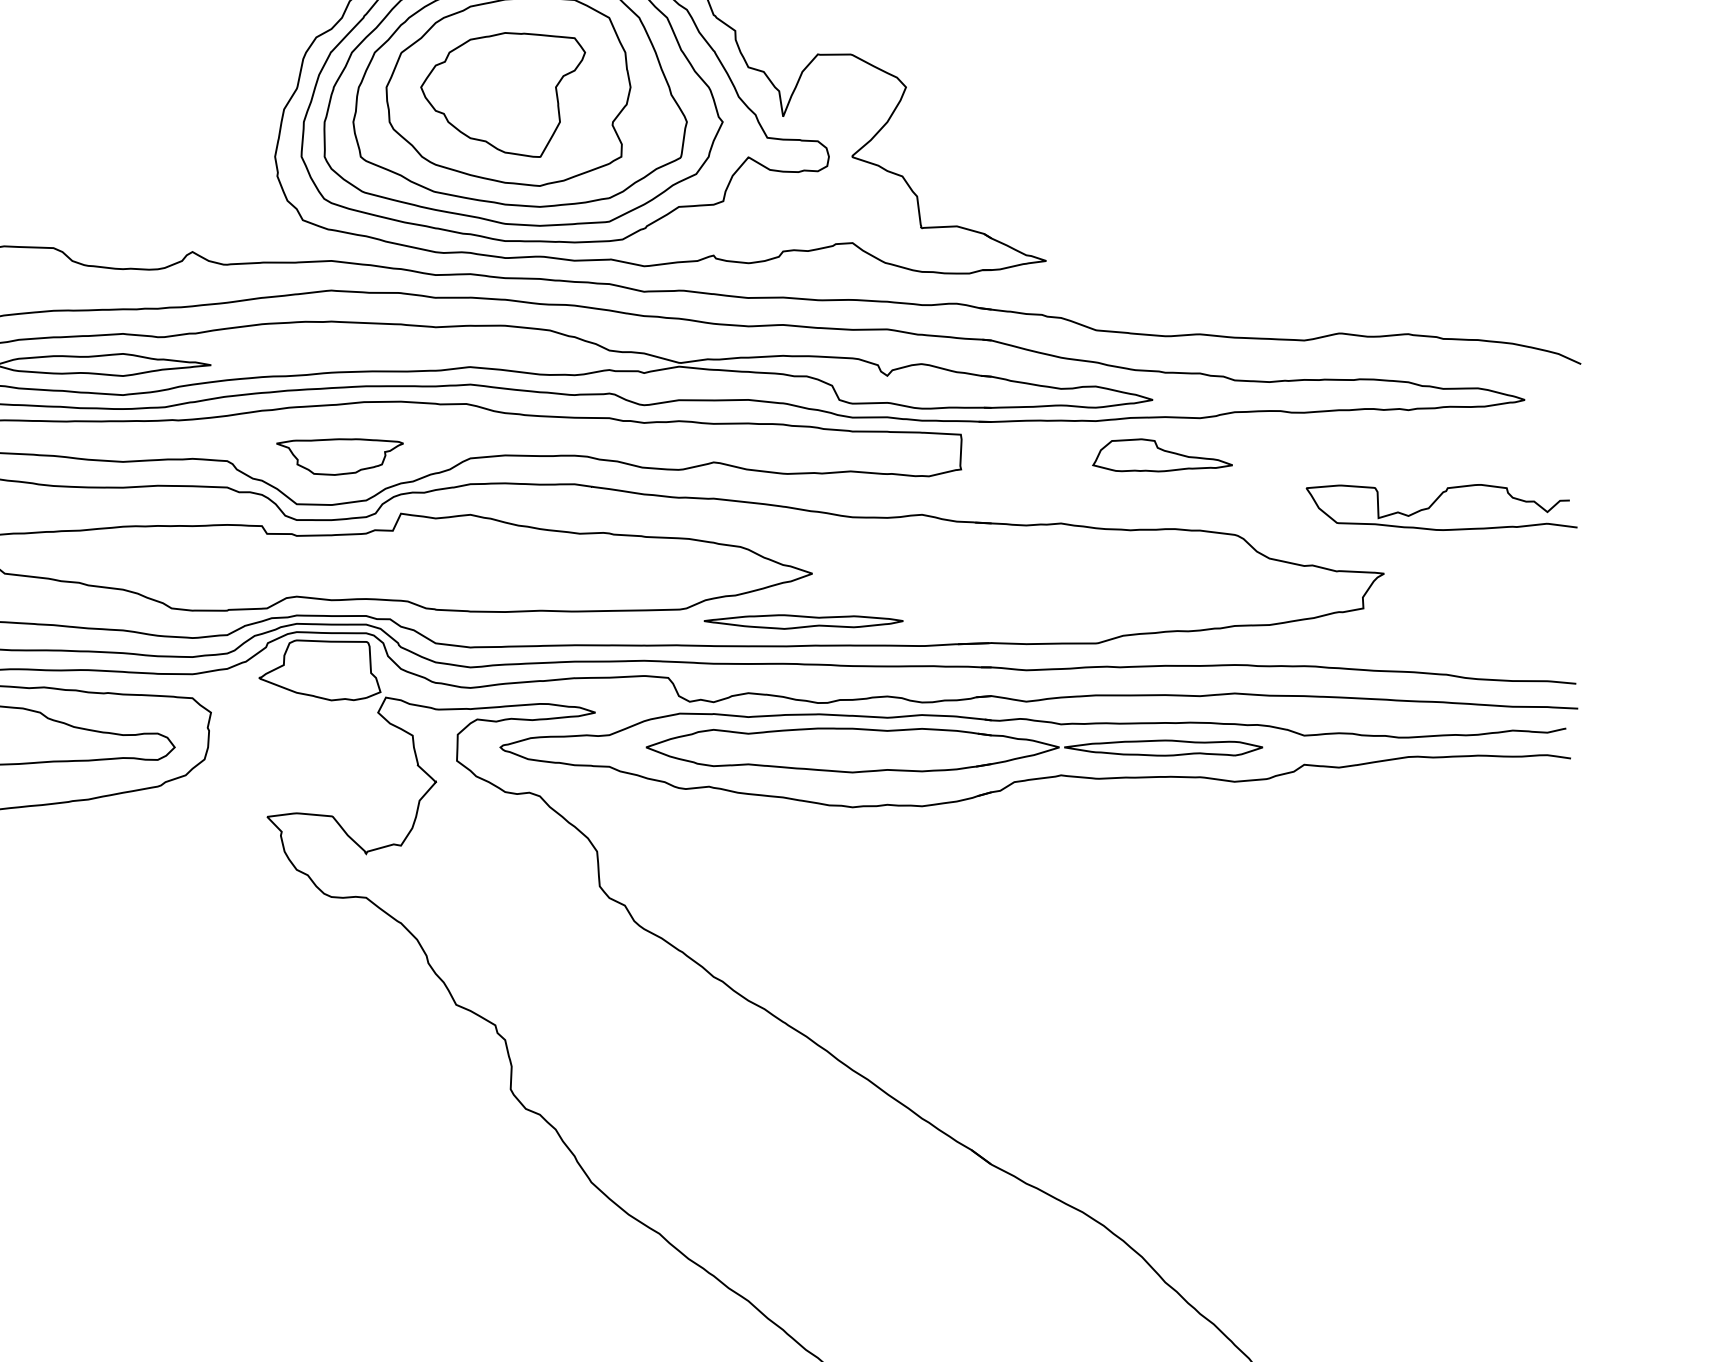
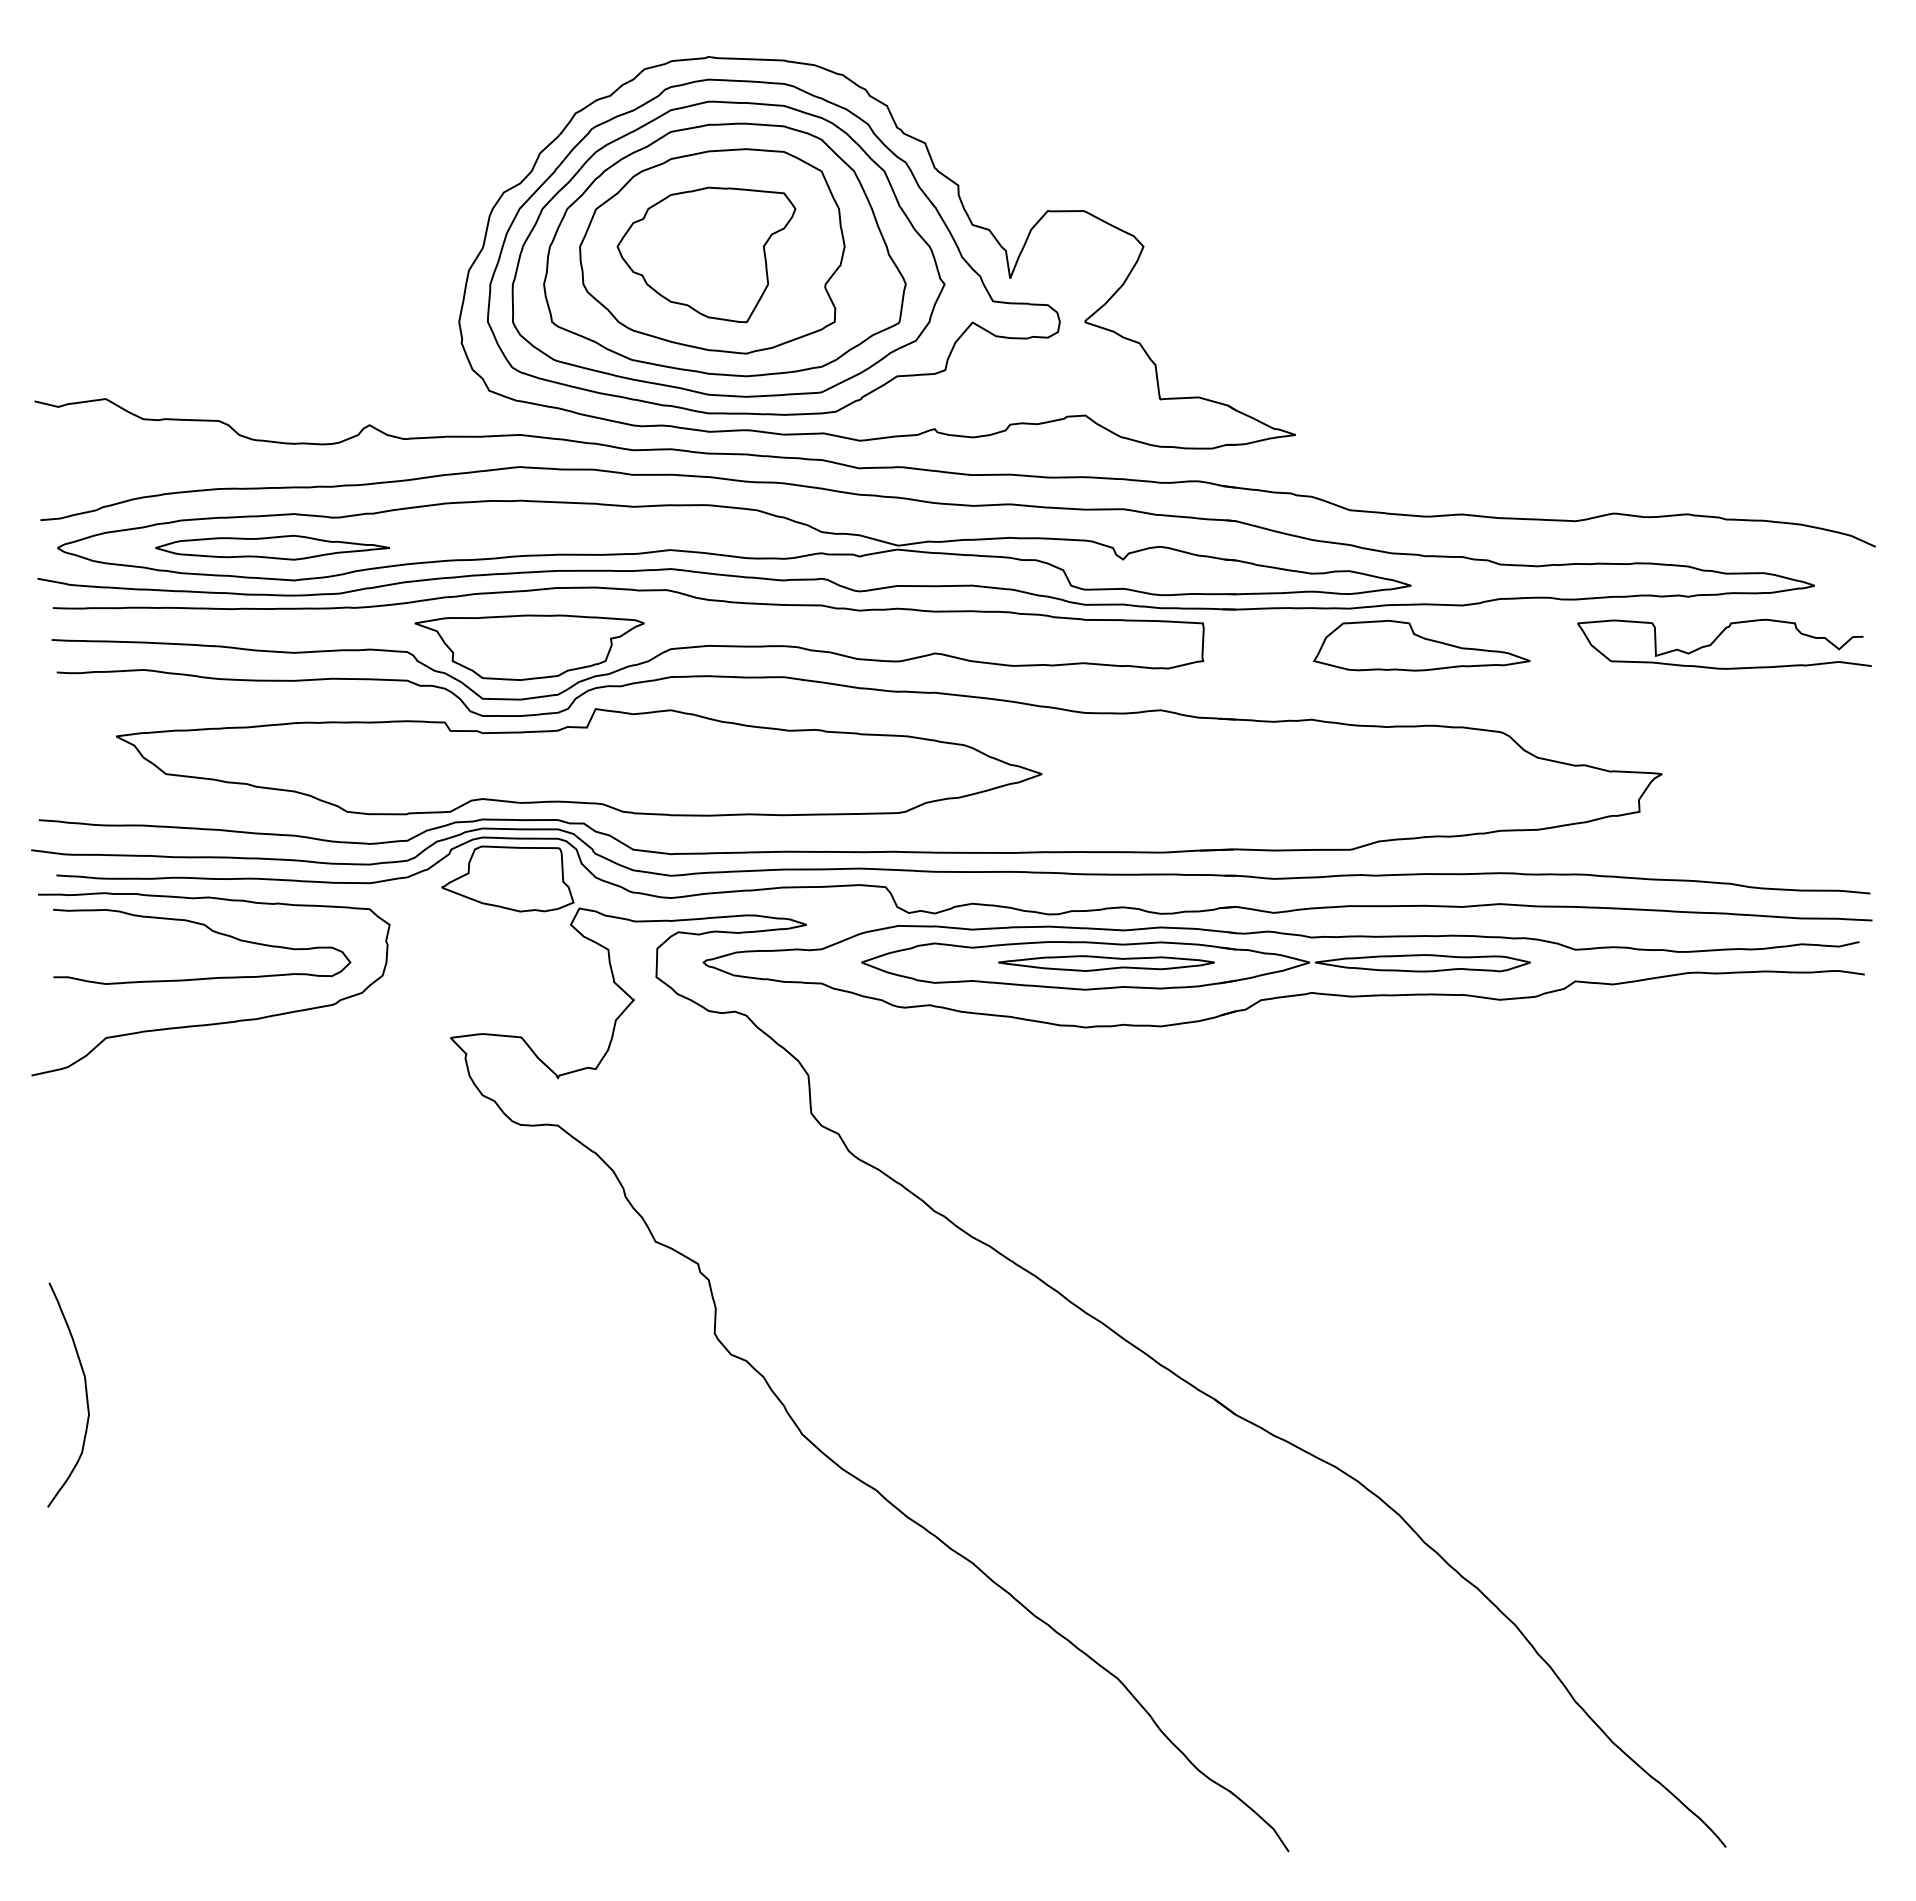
part: (1162, 455) -> (1421, 645), size x1.43
part: (339, 456) -> (529, 647), size x1.67
curve: (1436, 501) -> (1718, 637), moved
part: (803, 621) -> (1106, 963), moved

